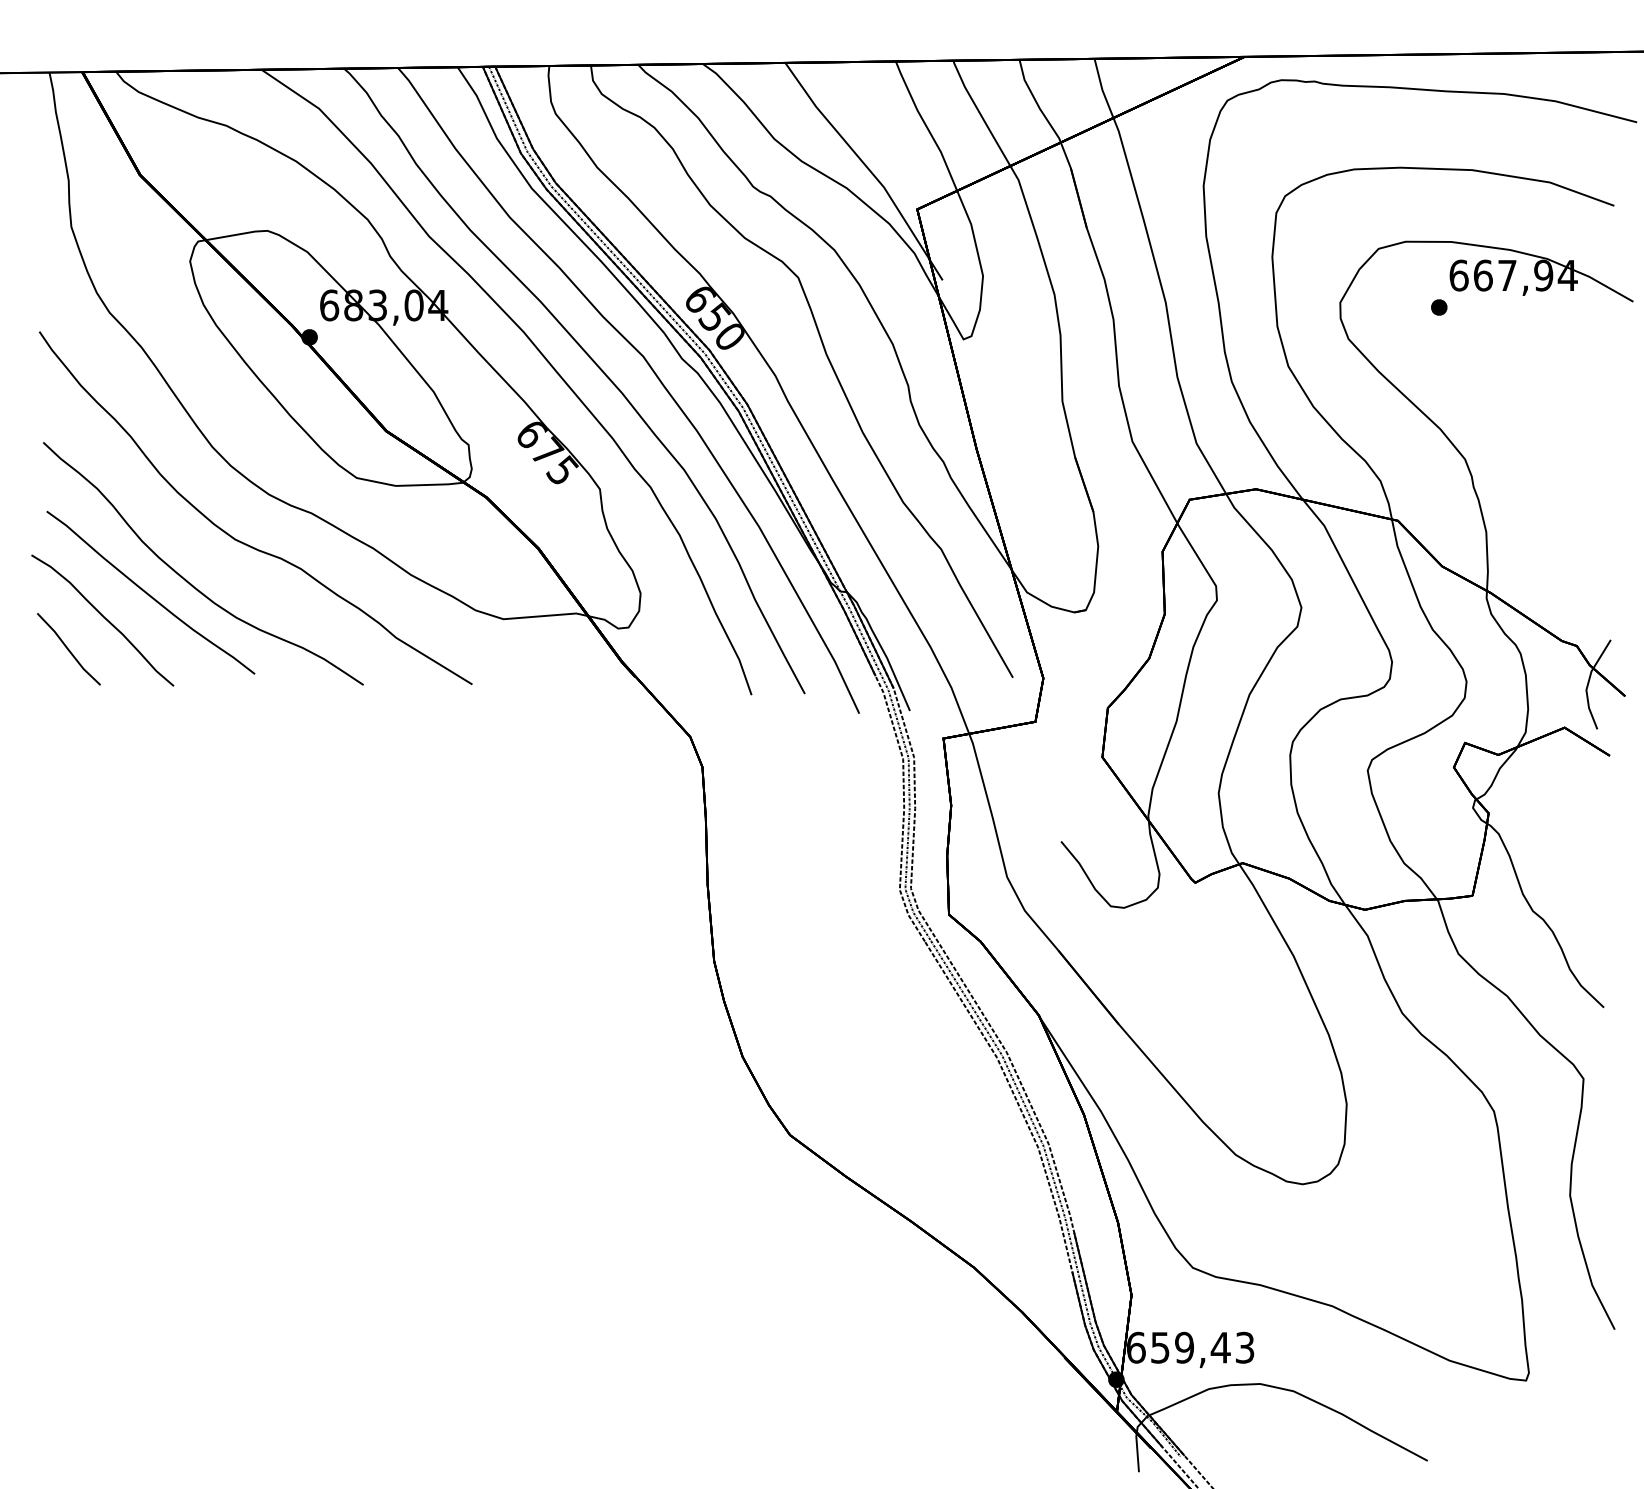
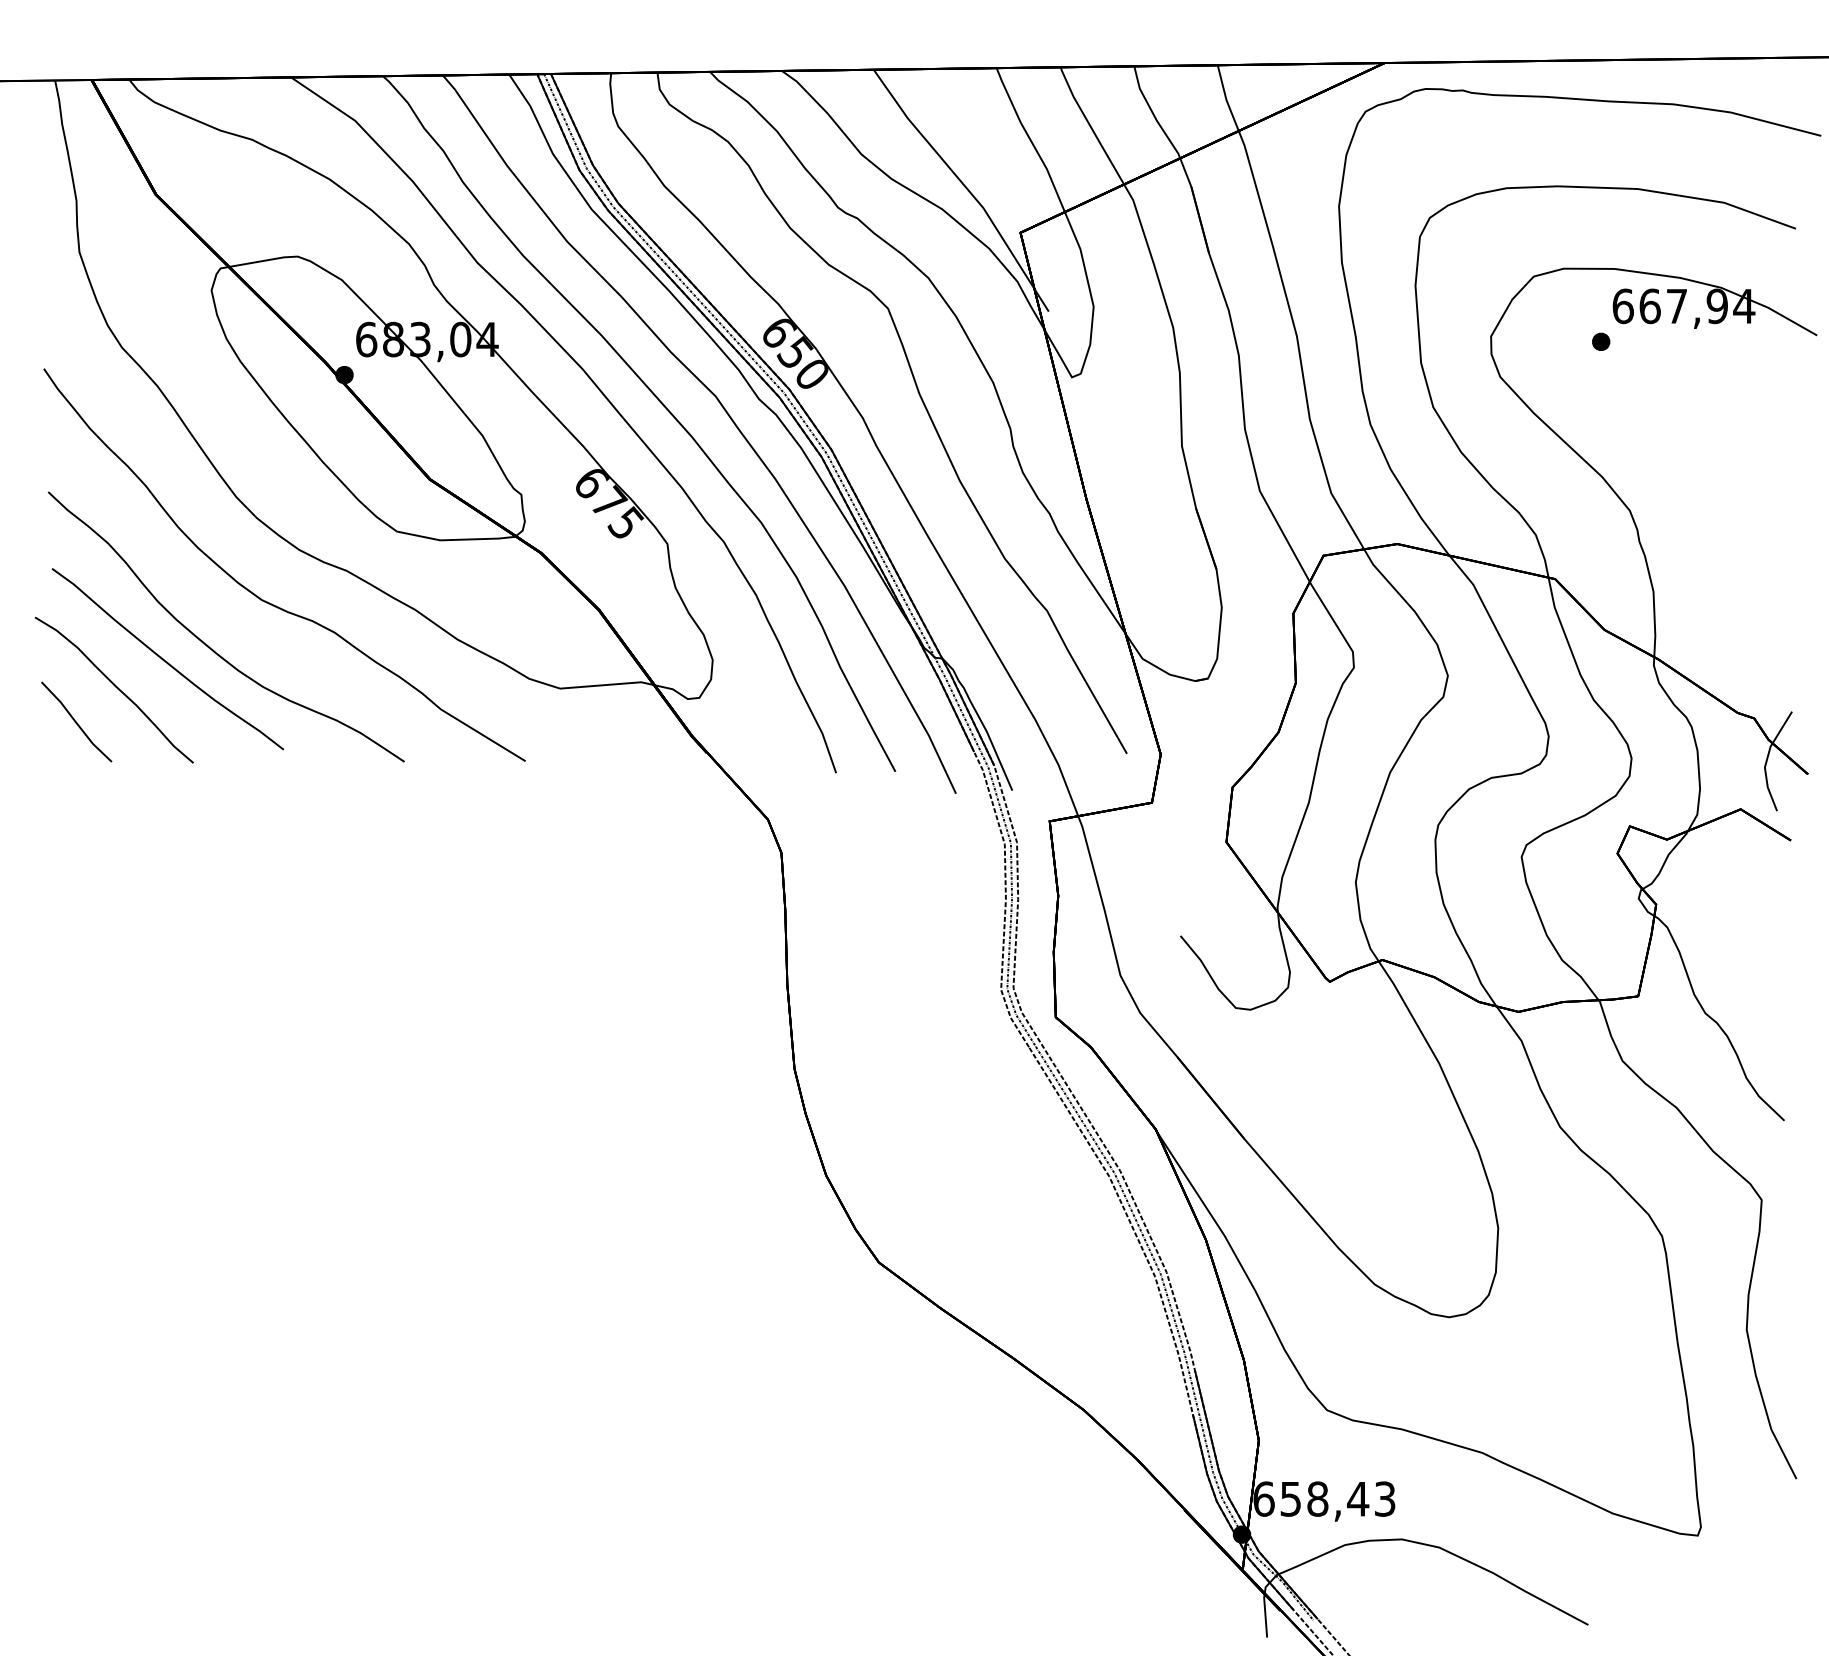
text: (1184, 1347) -> (1317, 1498), 659,43 -> 658,43

